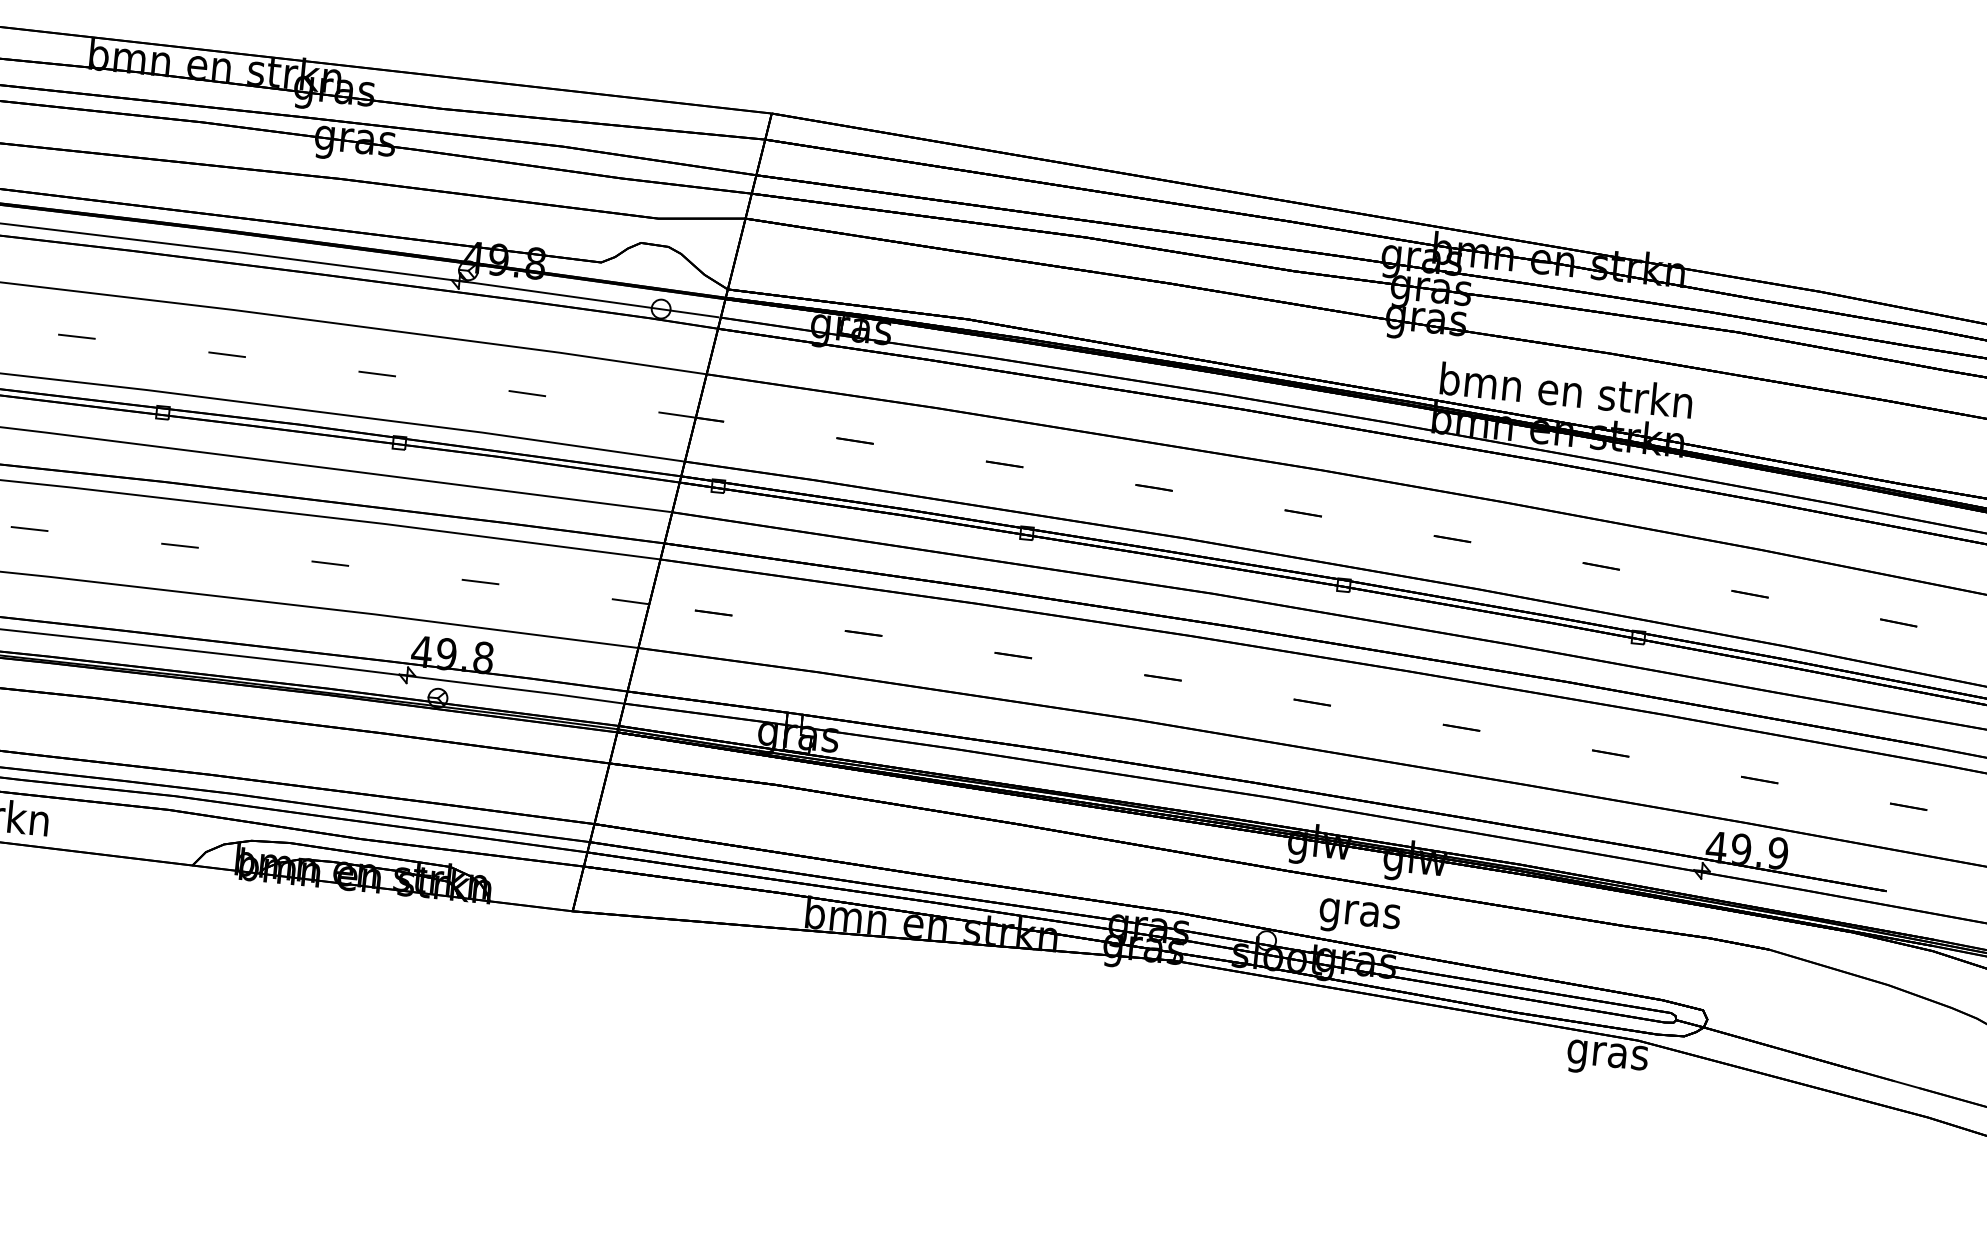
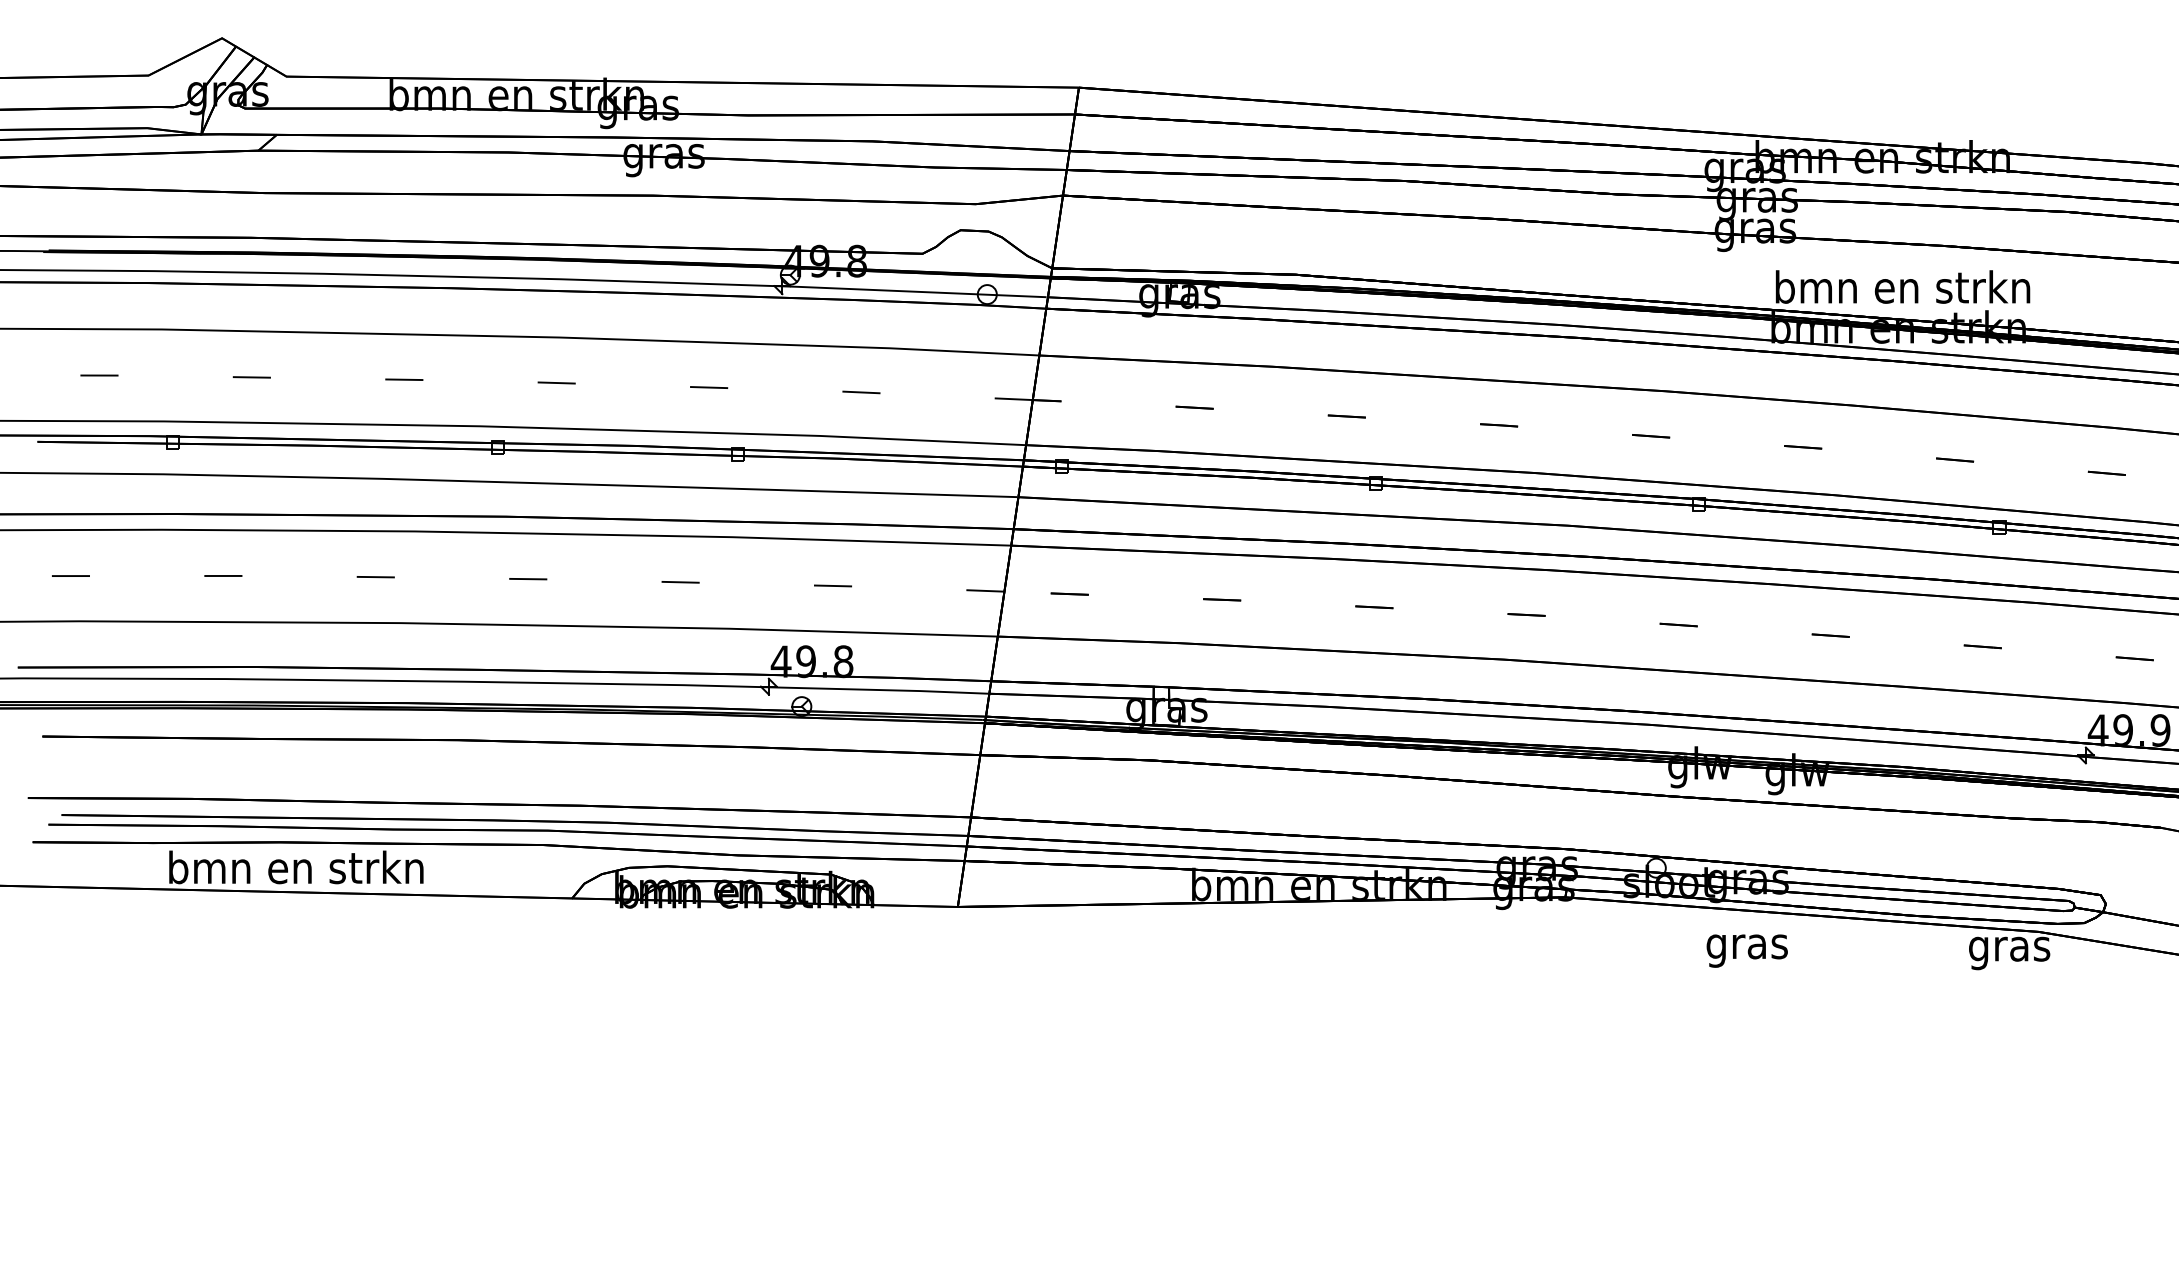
text: (1358, 917) -> (1746, 950), moved

